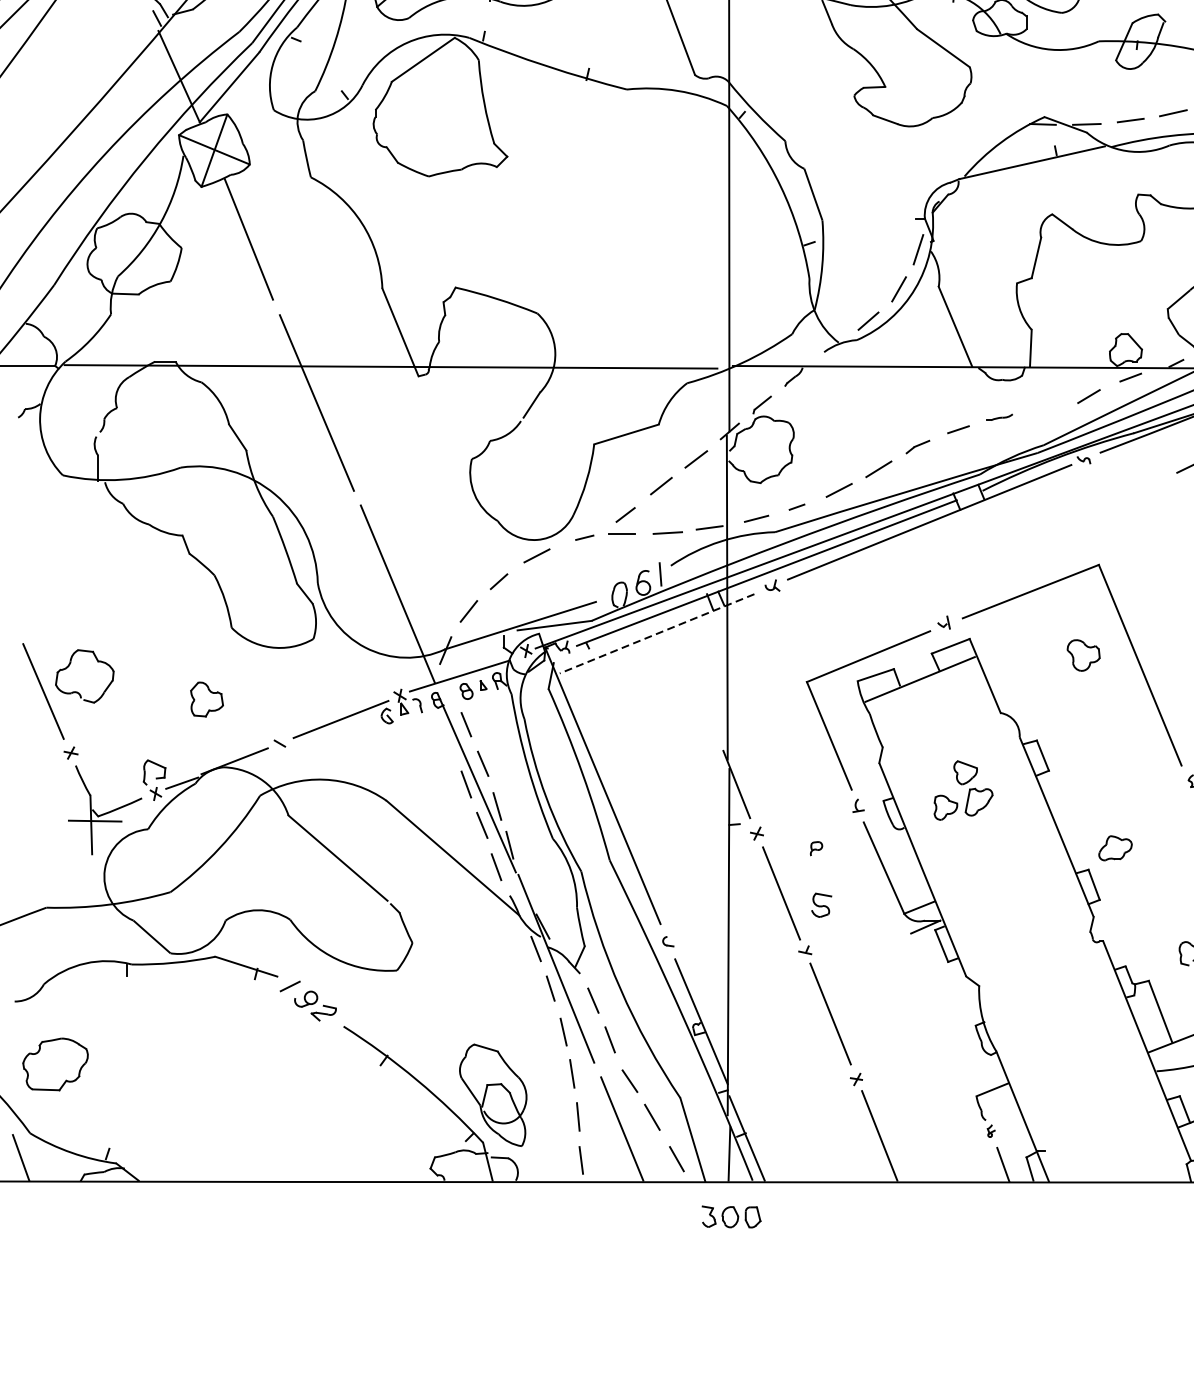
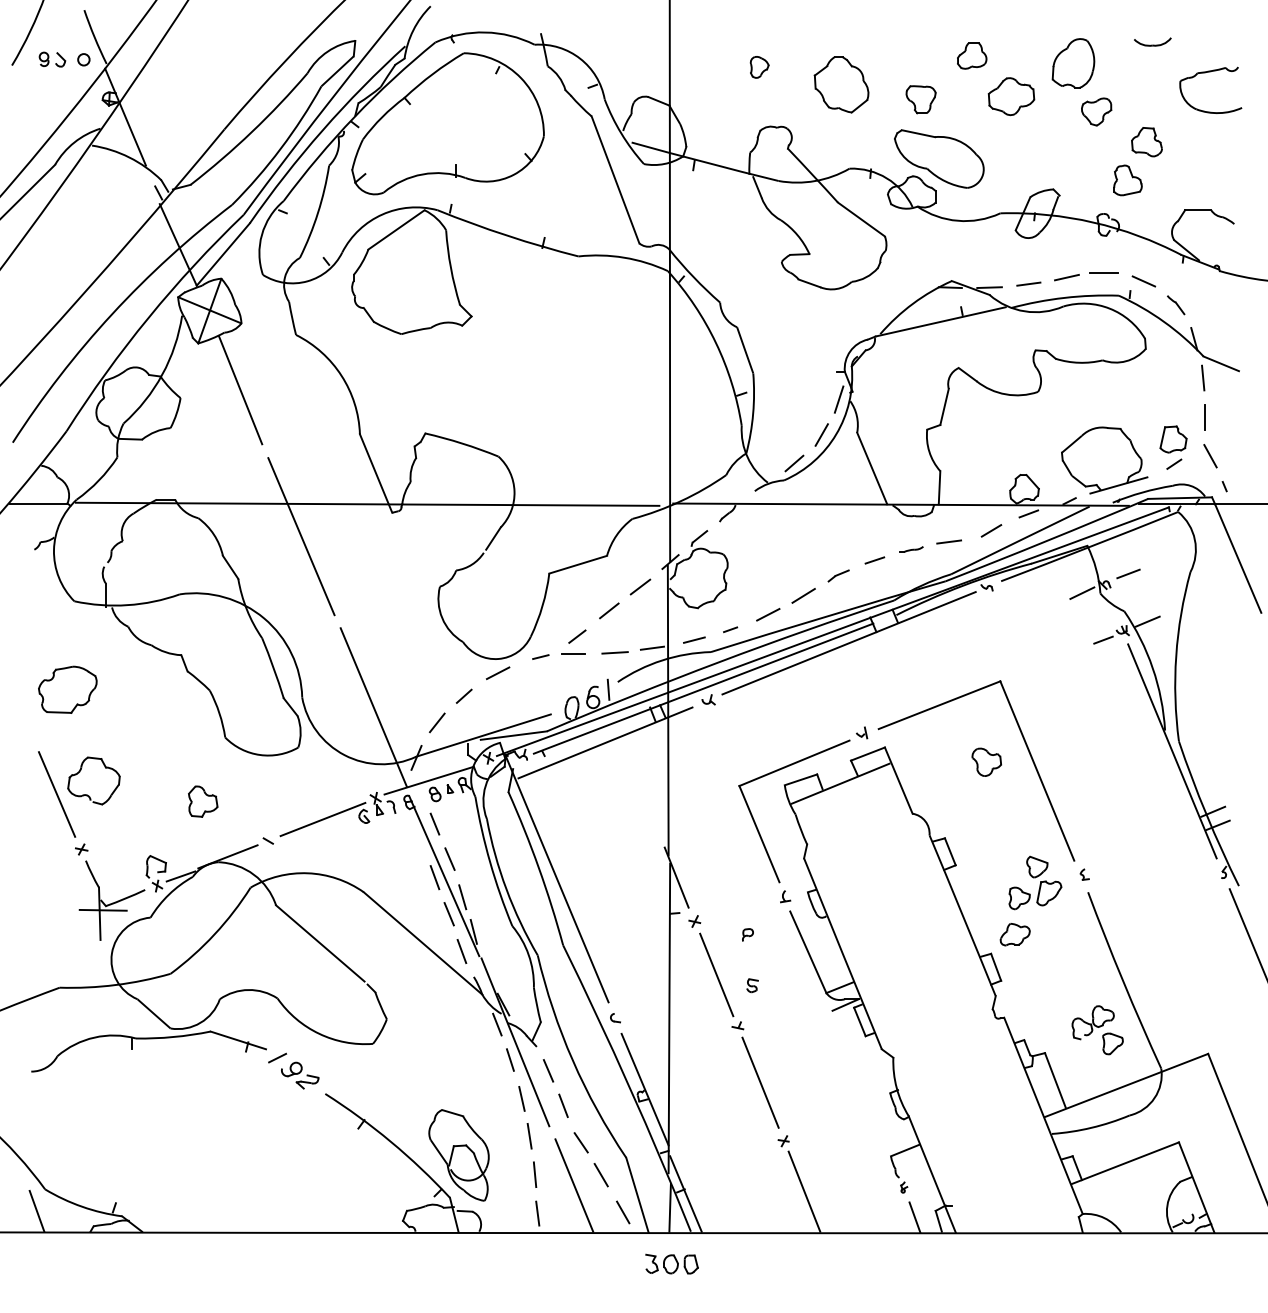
line: (1041, 408) -> (949, 541), added
line: (657, 633) -> (605, 742), dashed -> solid
part: (963, 789) -> (1035, 882), moved
part: (821, 905) -> (752, 985), size x0.62
part: (55, 1064) -> (67, 689), moved

